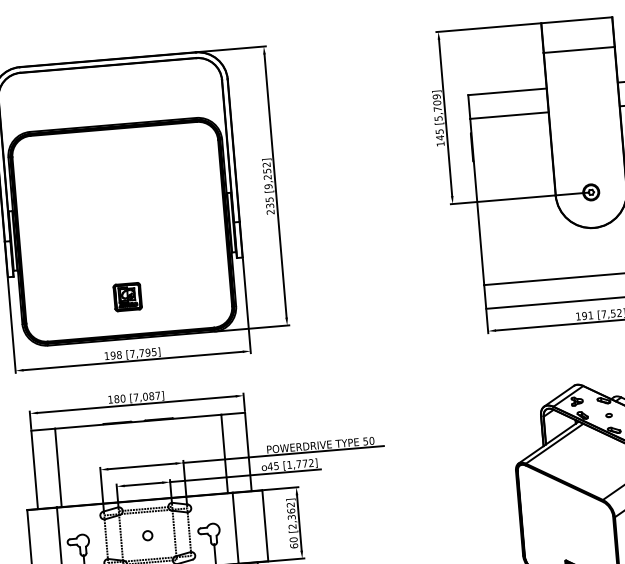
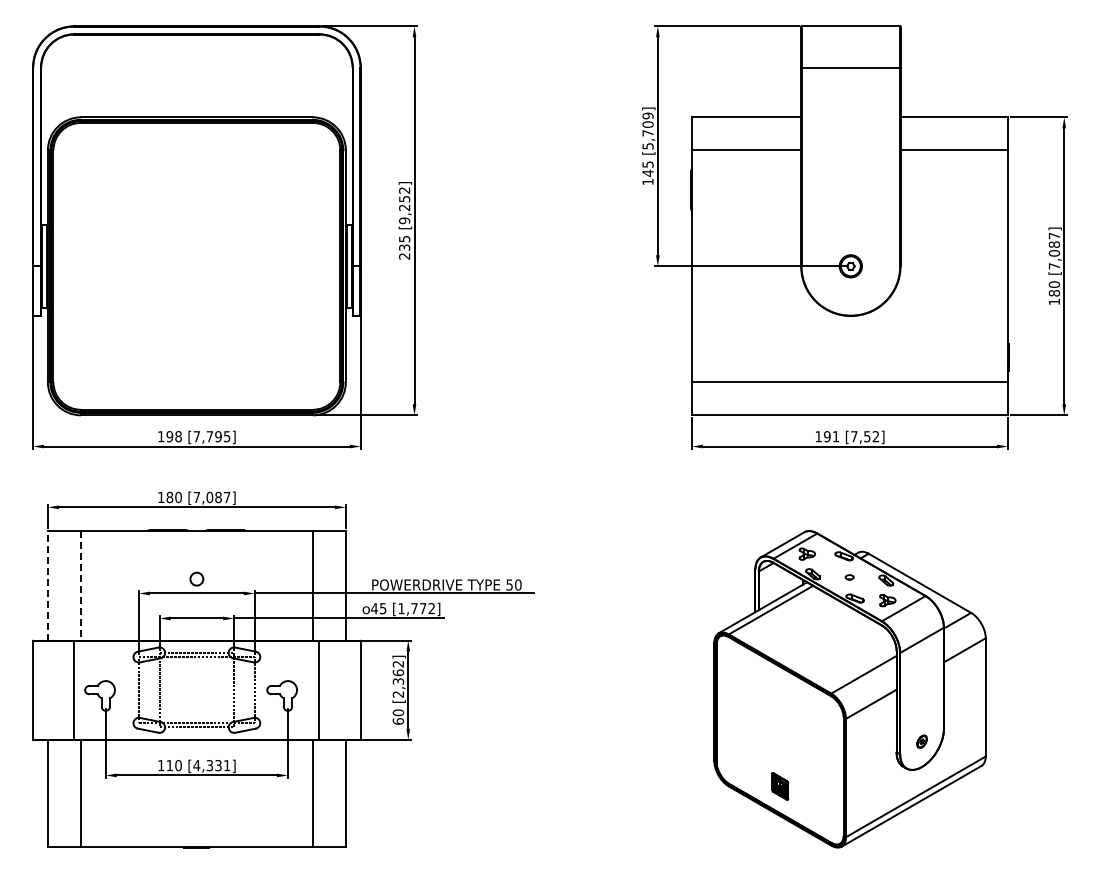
part: (127, 297) -> (196, 357), removed
line: (58, 467) -> (81, 585), solid -> dashed
line: (34, 469) -> (47, 585), solid -> dashed
circle: (147, 535) -> (196, 578), moved

